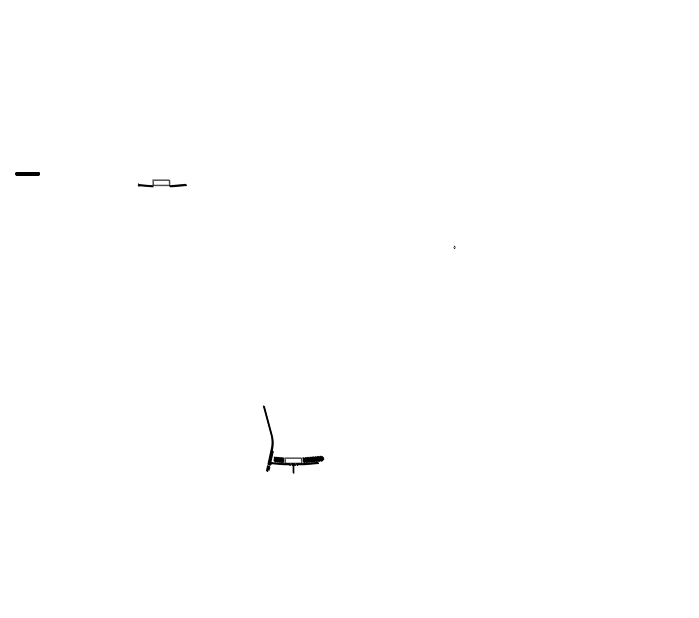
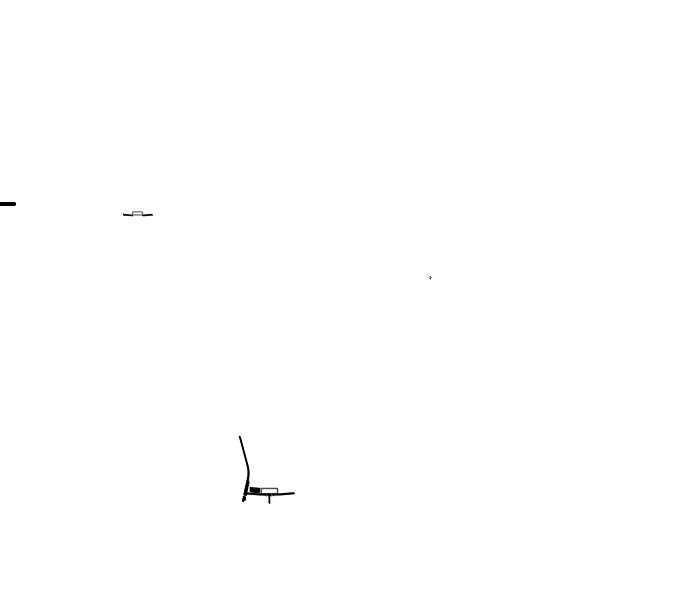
part: (161, 183) -> (137, 213), size x0.6
hatch: (313, 459) -> (289, 489), removed

